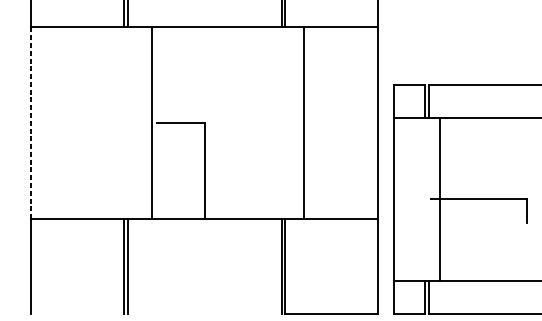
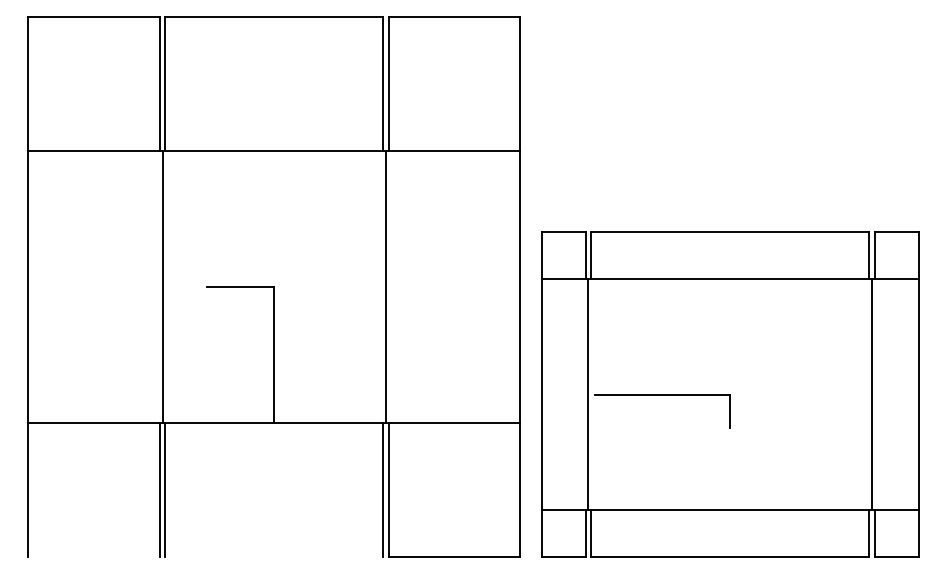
line: (30, 123) -> (28, 287), dashed -> solid
line: (151, 123) -> (162, 286), moved
line: (303, 123) -> (385, 286), moved
line: (440, 199) -> (588, 394), moved

